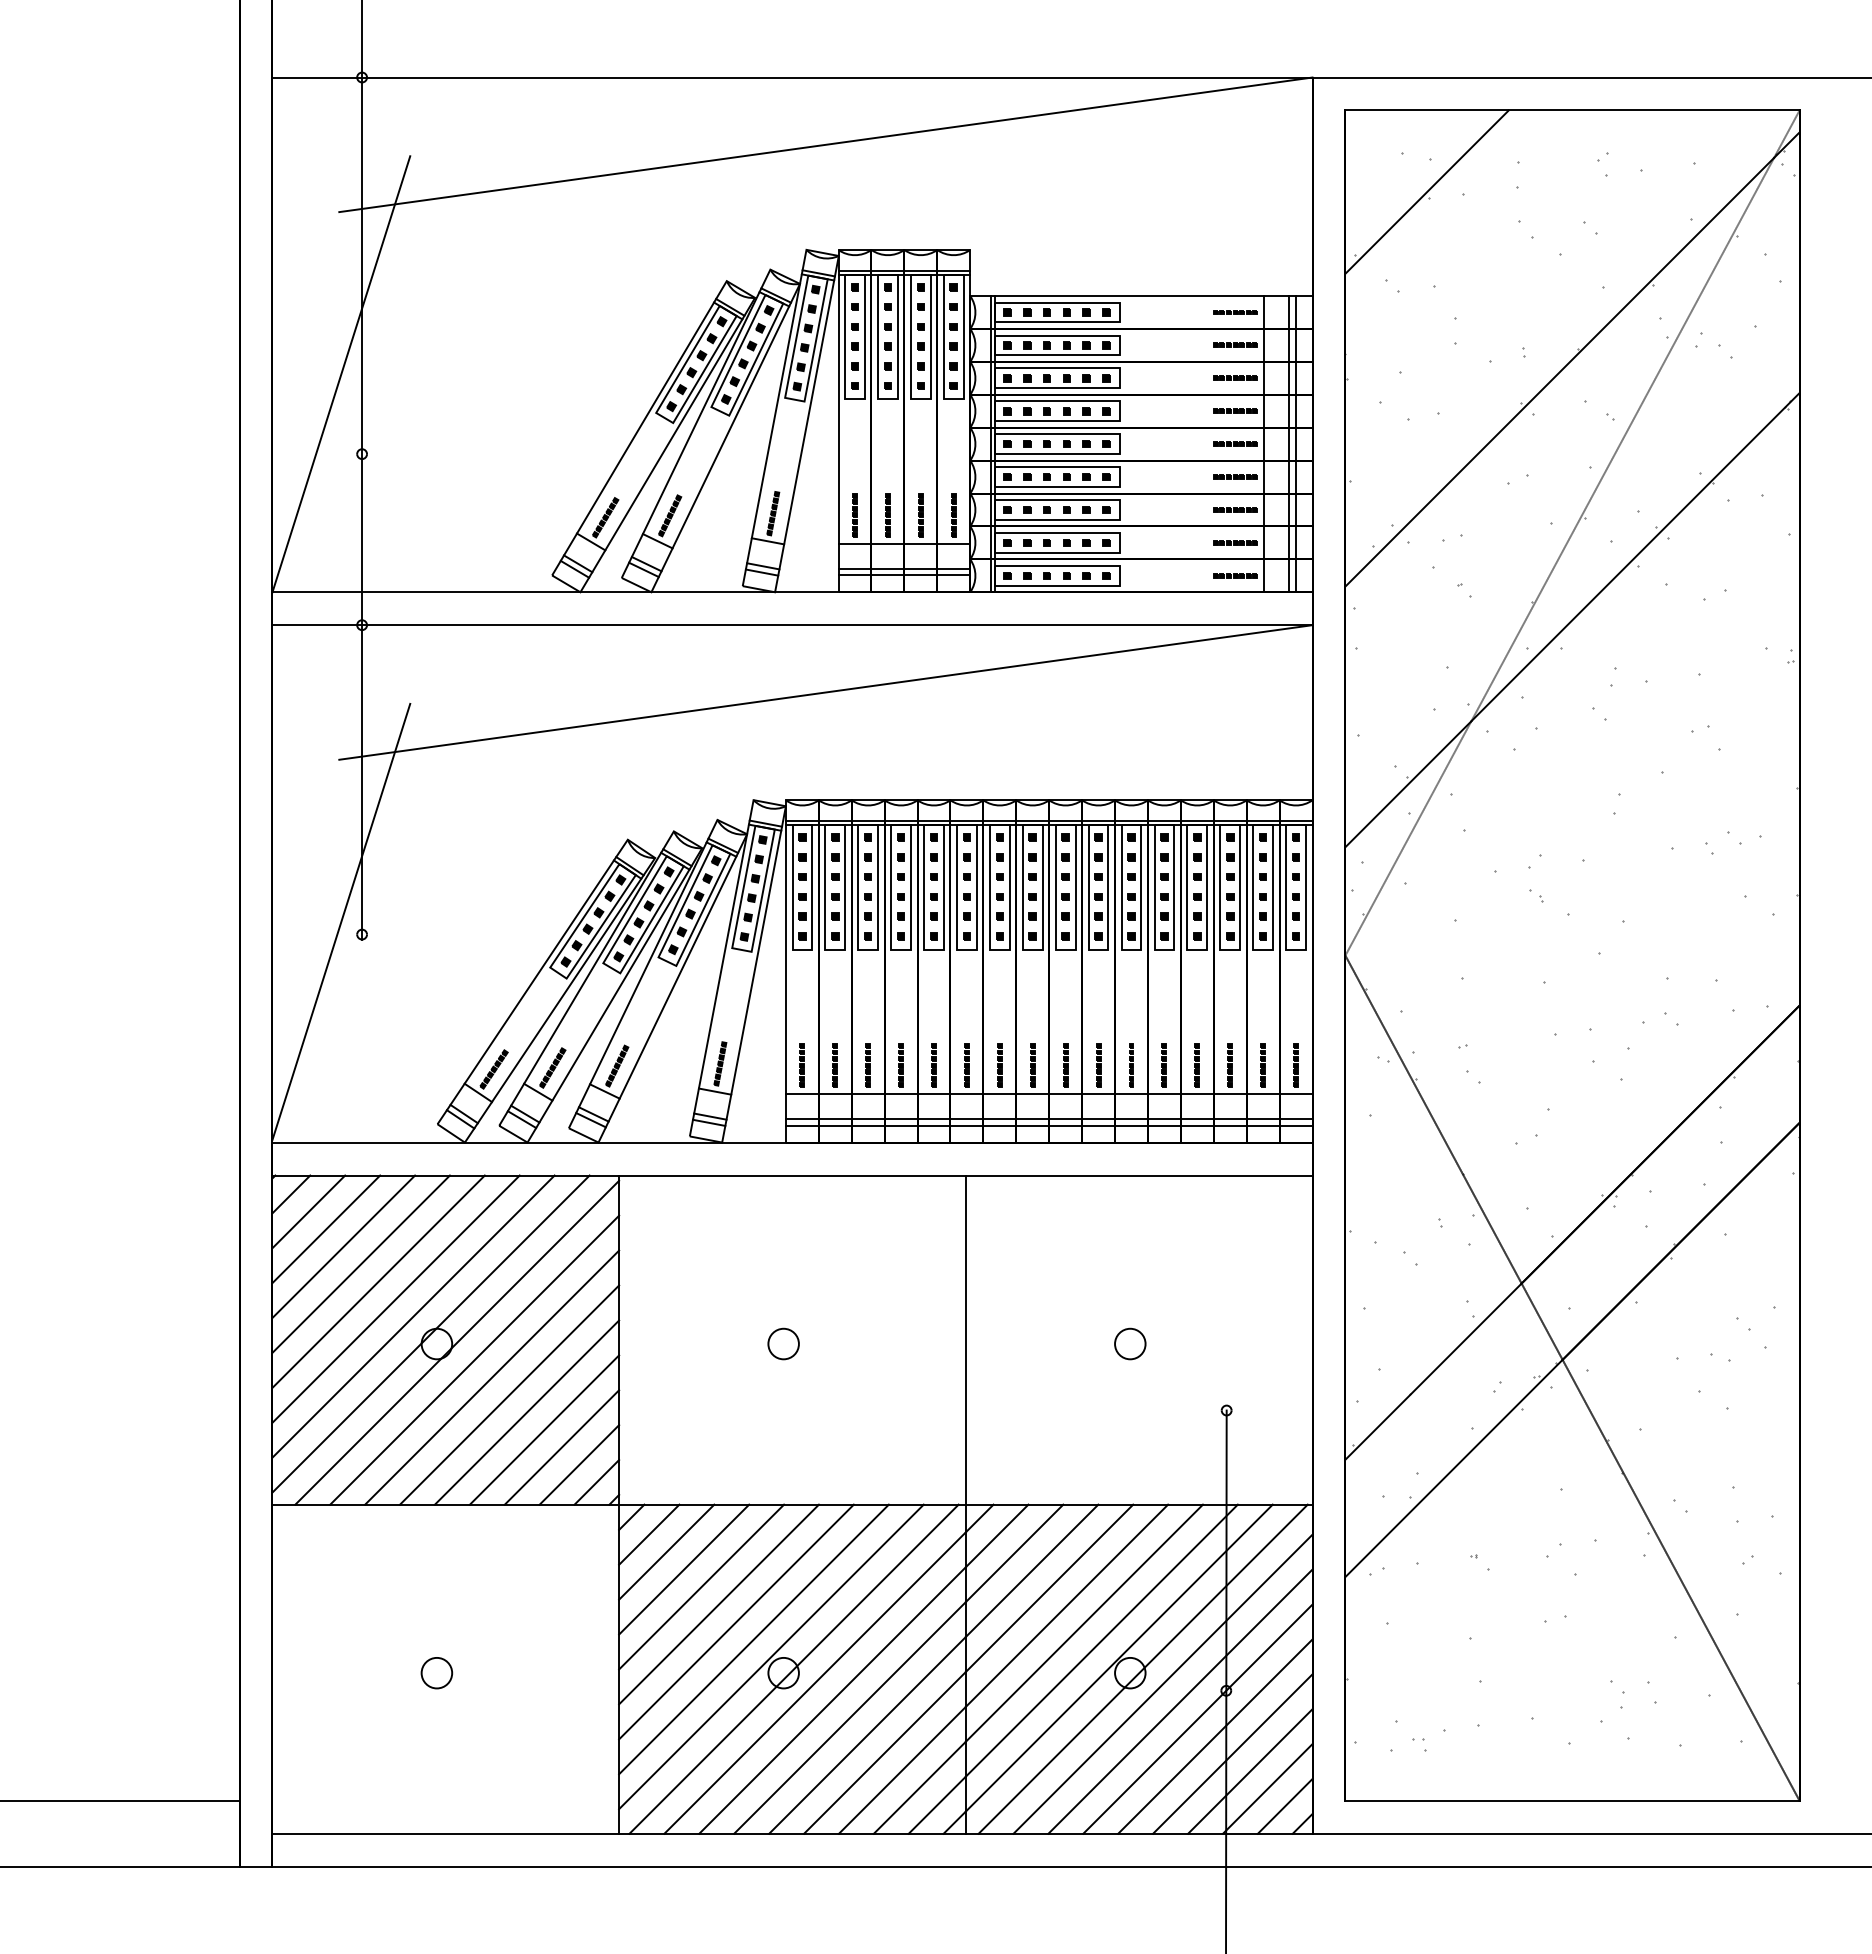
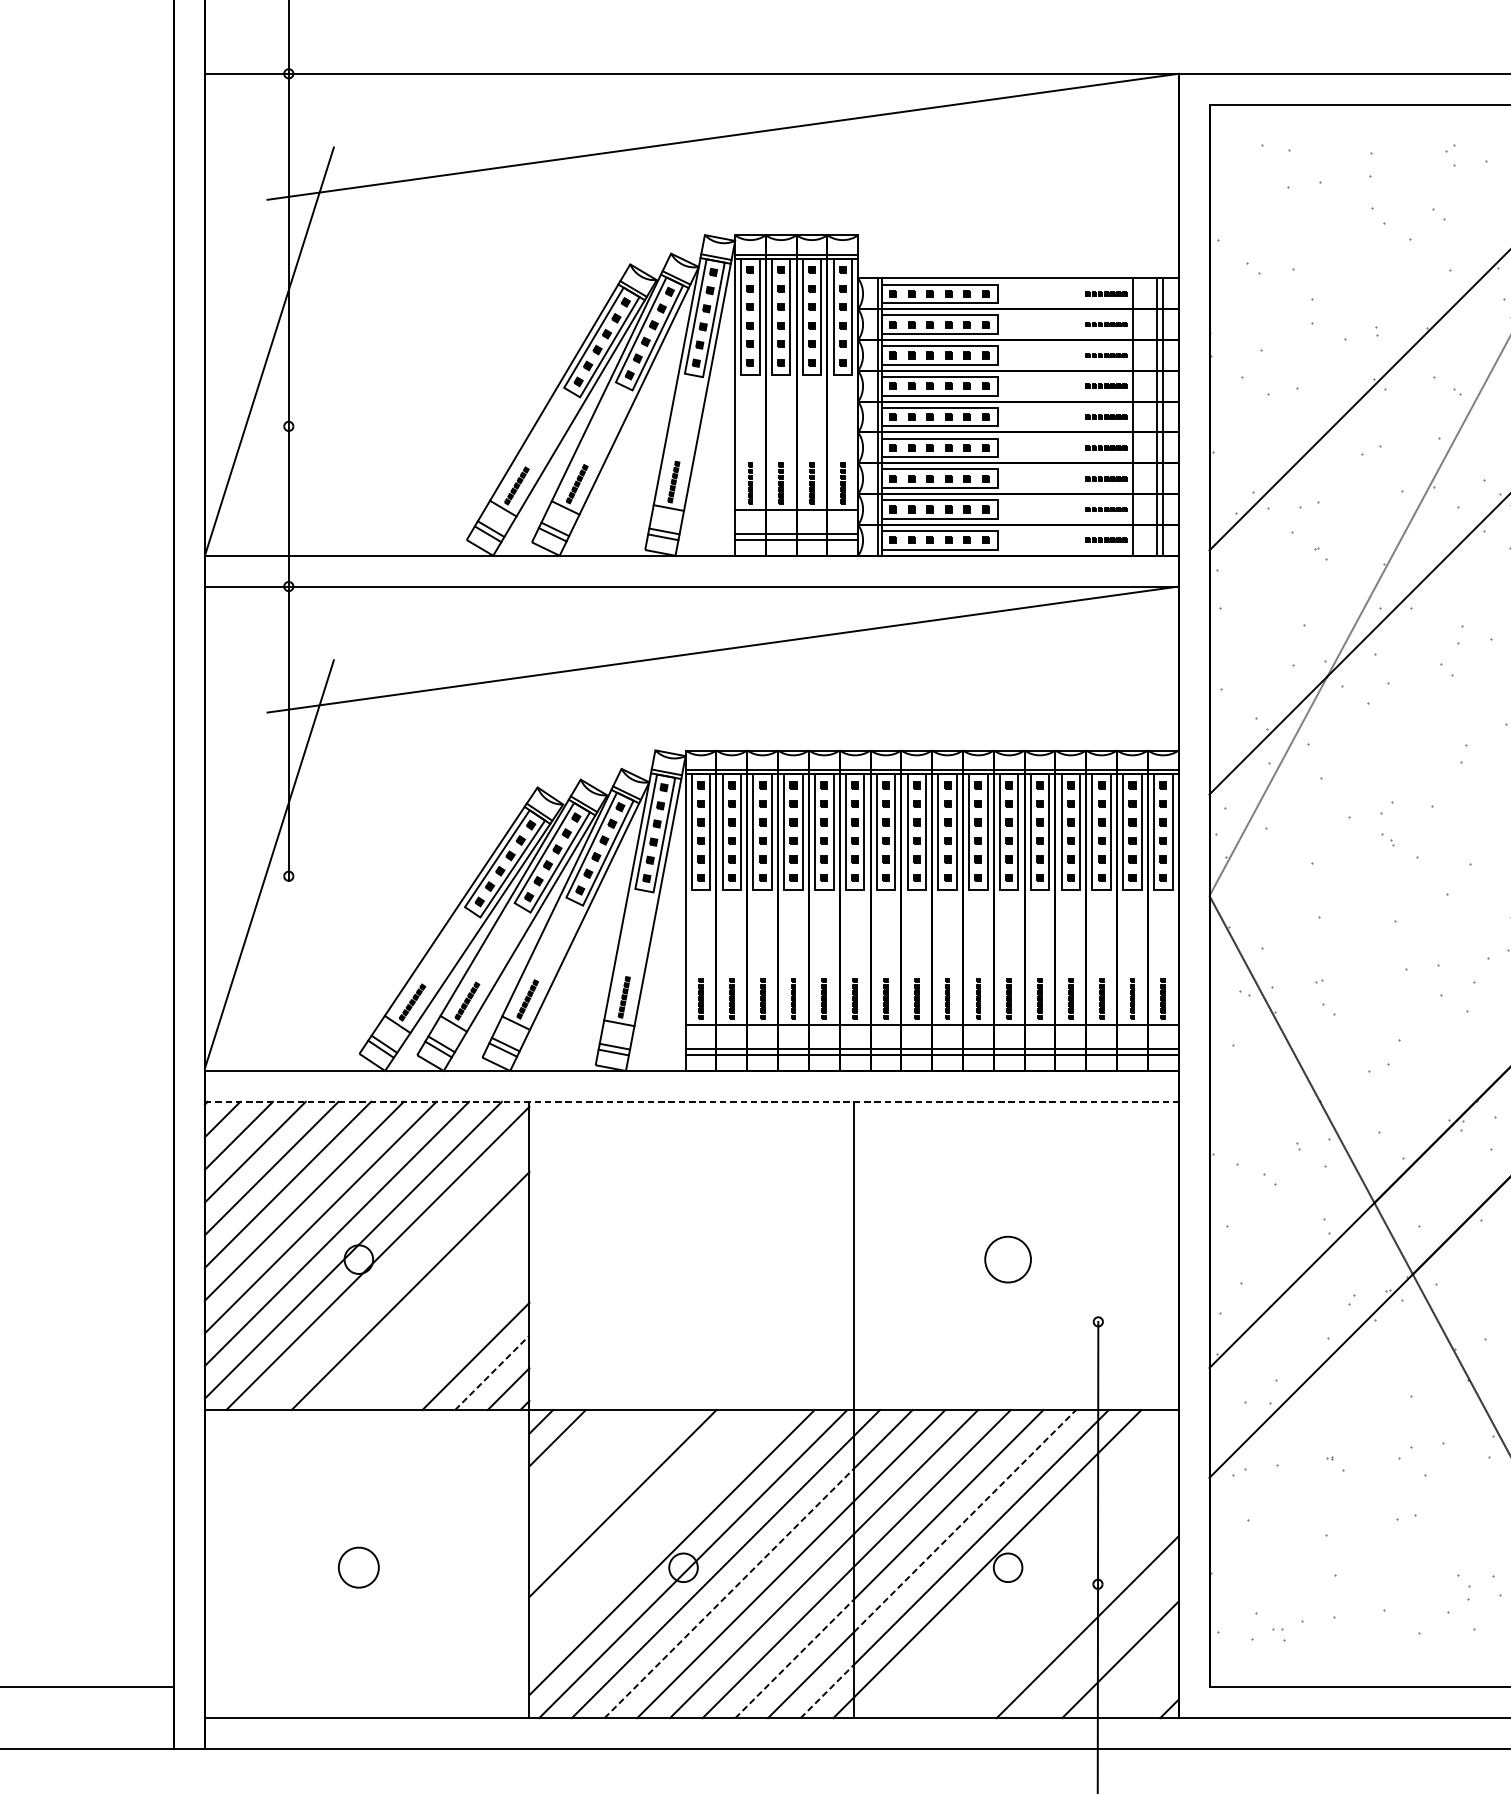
line: (1426, 191) -> (1285, 180), removed
line: (793, 1175) -> (692, 1101), solid -> dashed
circle: (783, 1343) -> (683, 1259), removed
circle: (1130, 1343) -> (1008, 1259), size x1.6
line: (474, 1359) -> (394, 1274), removed
line: (509, 1394) -> (426, 1306), removed
line: (526, 1412) -> (442, 1323), removed
line: (544, 1429) -> (459, 1339), removed
line: (579, 1464) -> (492, 1372), solid -> dashed
line: (666, 1551) -> (573, 1453), removed
line: (684, 1569) -> (590, 1470), removed
line: (701, 1586) -> (606, 1486), removed
line: (736, 1621) -> (639, 1519), removed
line: (1084, 1623) -> (965, 1521), solid -> dashed
line: (753, 1639) -> (655, 1536), removed
line: (1142, 1668) -> (1019, 1563), removed
circle: (436, 1673) -> (358, 1568), size x1.4
line: (1162, 1683) -> (1038, 1577), removed
line: (832, 1700) -> (729, 1593), solid -> dashed
line: (1180, 1701) -> (1055, 1594), removed
line: (1197, 1718) -> (1071, 1610), removed
line: (1232, 1753) -> (1103, 1643), removed
line: (902, 1770) -> (794, 1658), solid -> dashed
line: (1267, 1788) -> (1136, 1675), removed
line: (937, 1804) -> (827, 1690), solid -> dashed
line: (1284, 1806) -> (1152, 1692), removed

